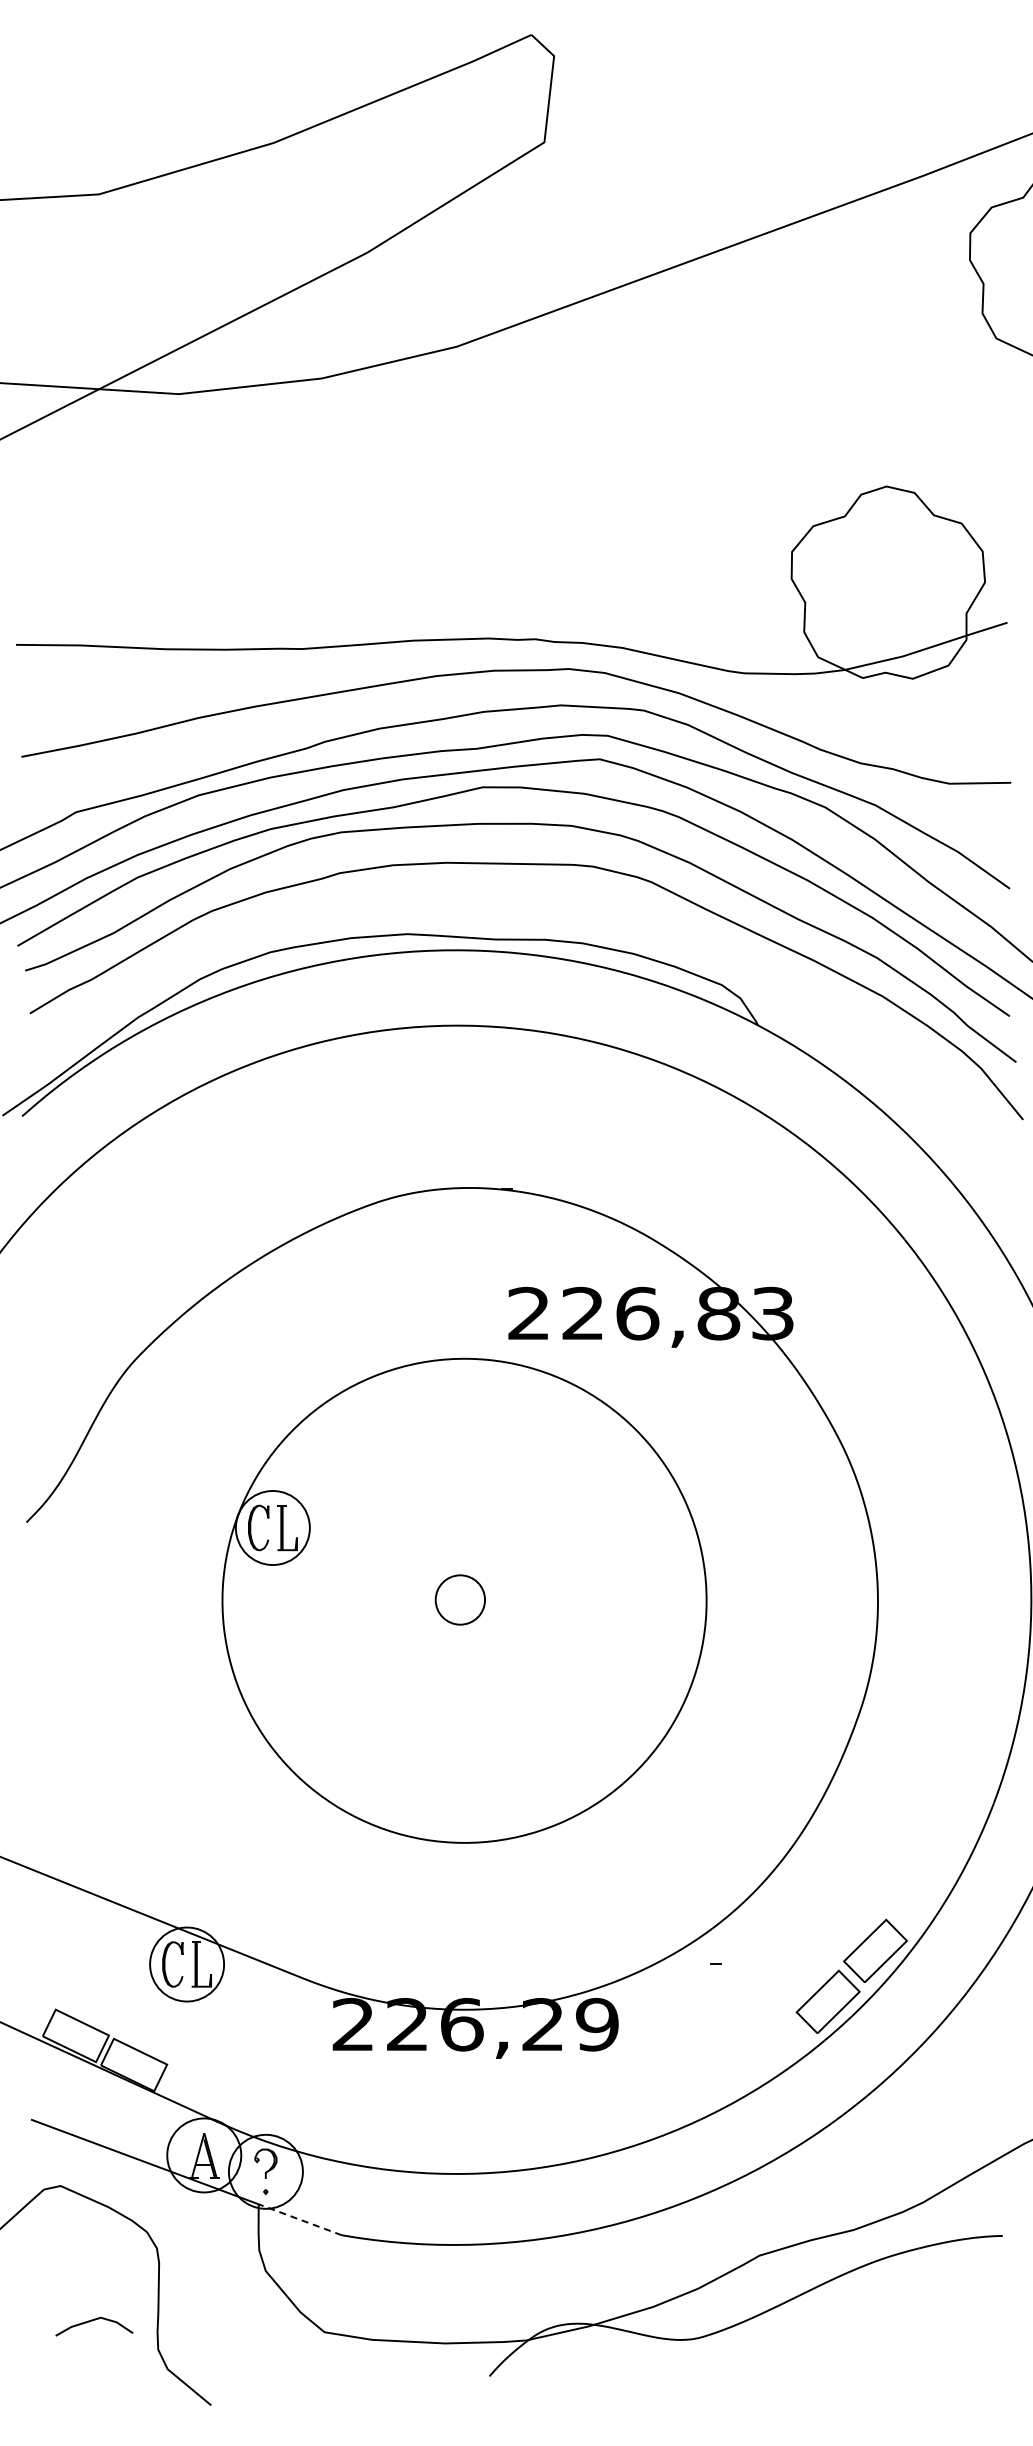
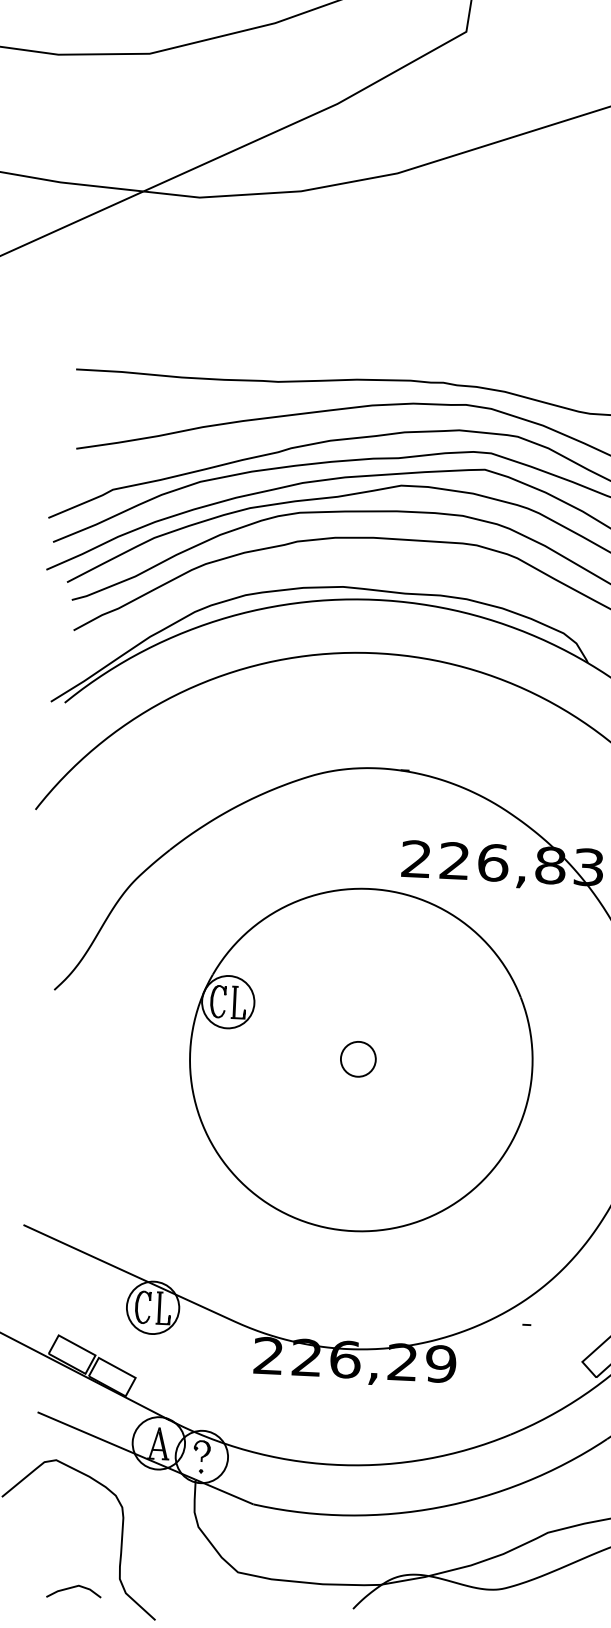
line: (299, 2219) -> (224, 1491), dashed -> solid
line: (92, 2321) -> (72, 1588), moved

